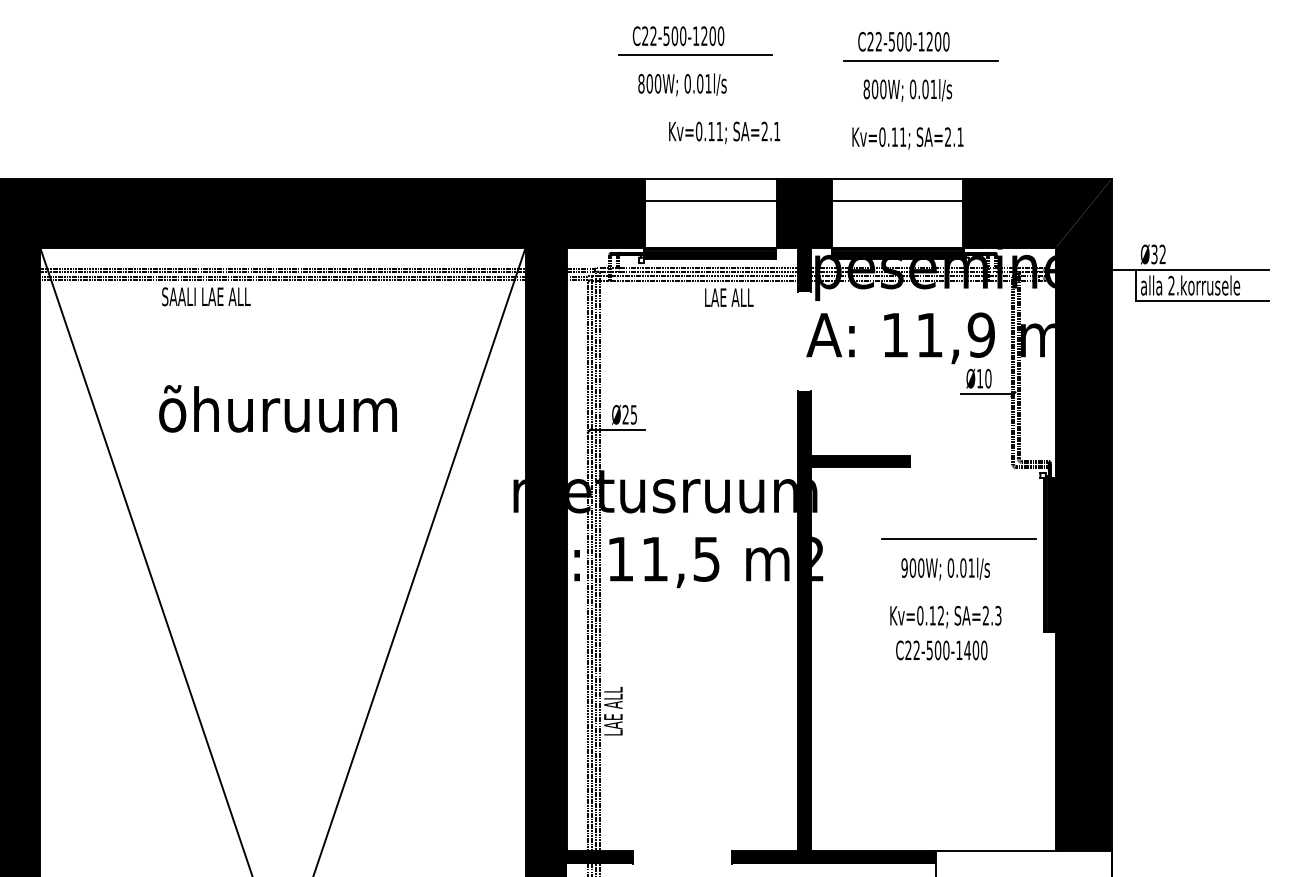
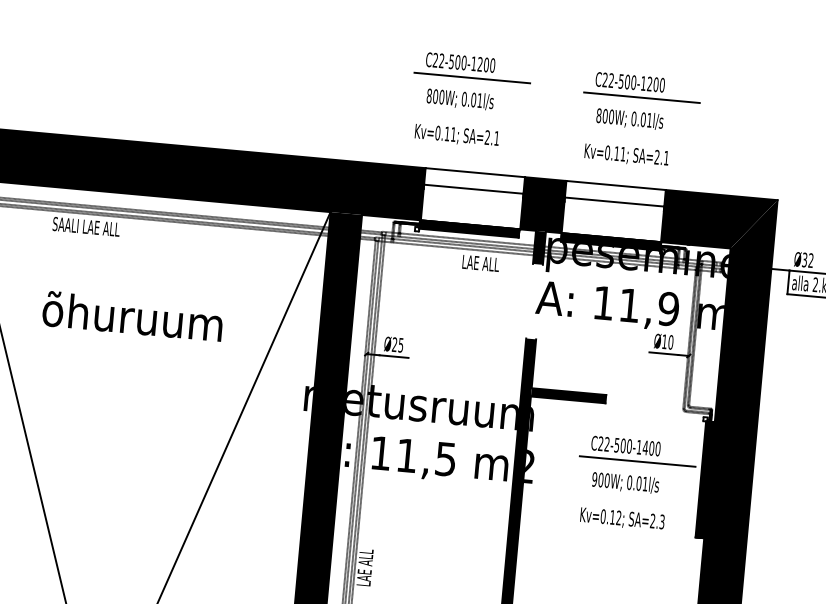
text: (724, 132) -> (457, 135), moved
text: (941, 650) -> (625, 446), moved

